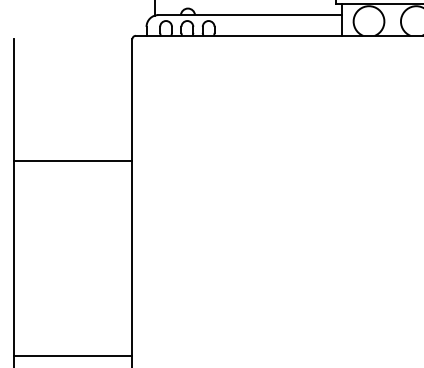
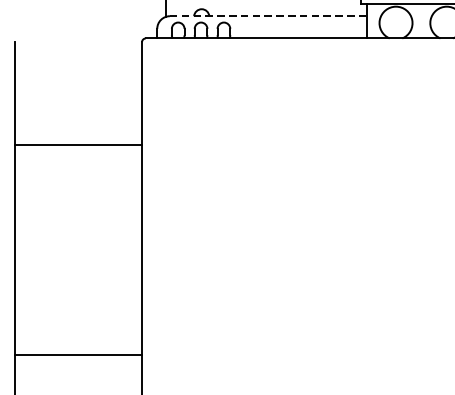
line: (250, 15) -> (268, 16), solid -> dashed
line: (73, 160) -> (78, 144), moved
line: (73, 355) -> (78, 354), moved

